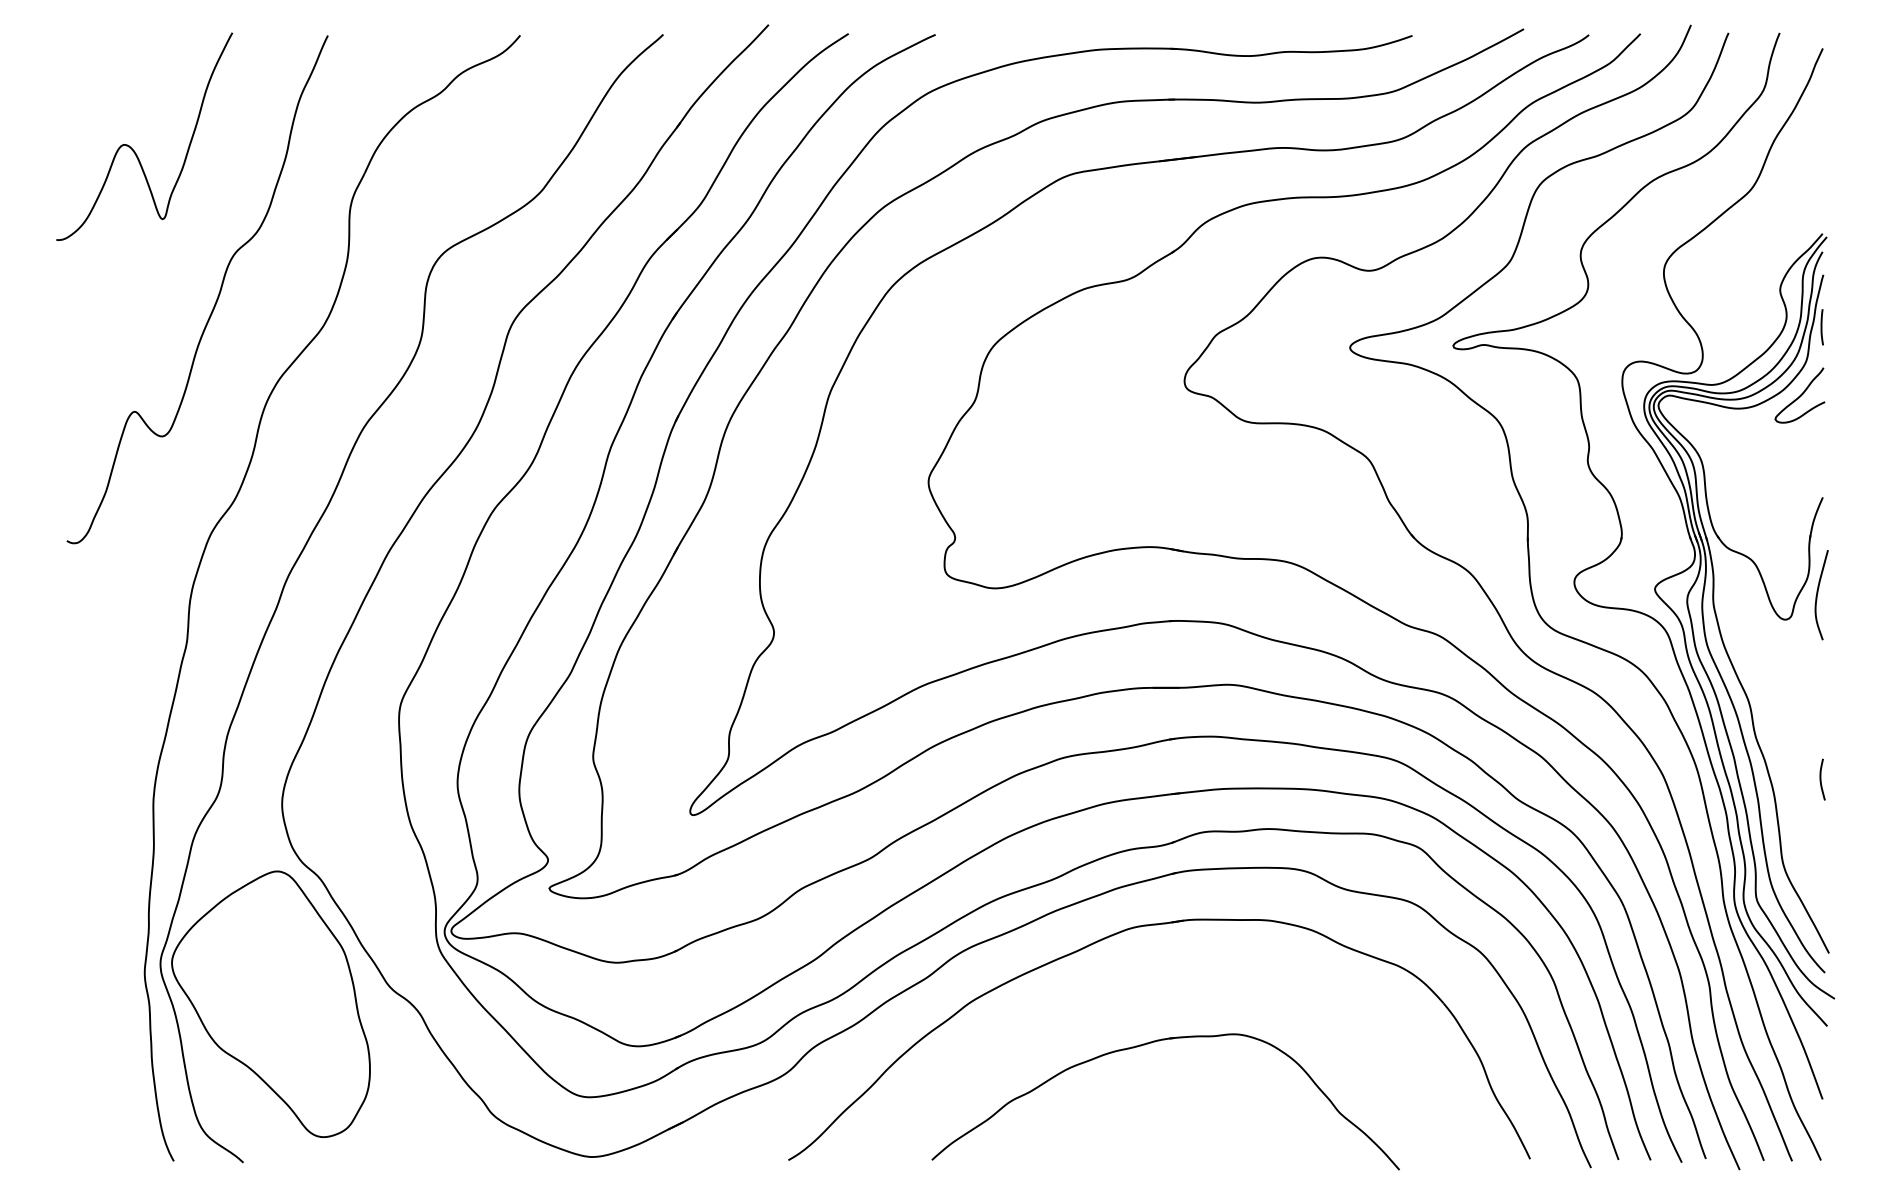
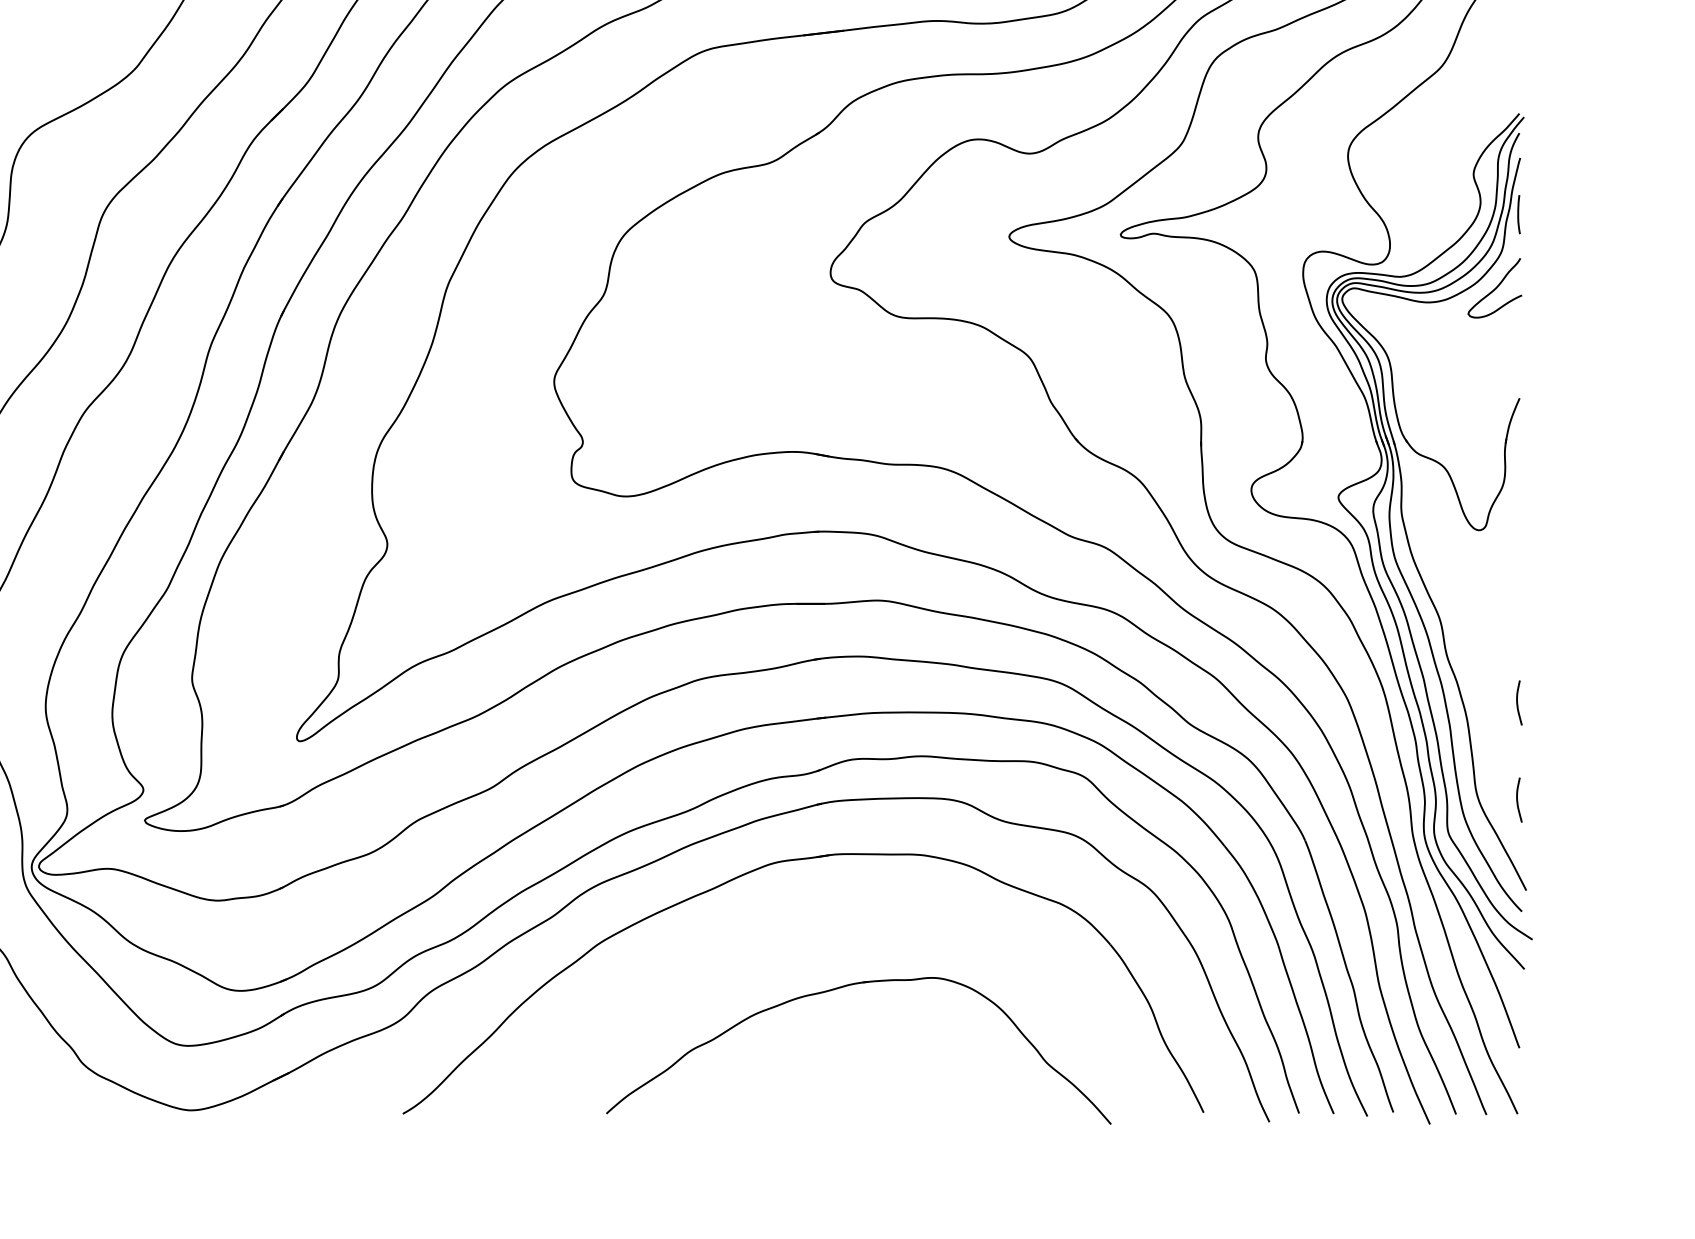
curve: (1818, 593) -> (1514, 502), removed
curve: (1821, 869) -> (1518, 799), added
part: (1148, 1044) -> (840, 988), moved

